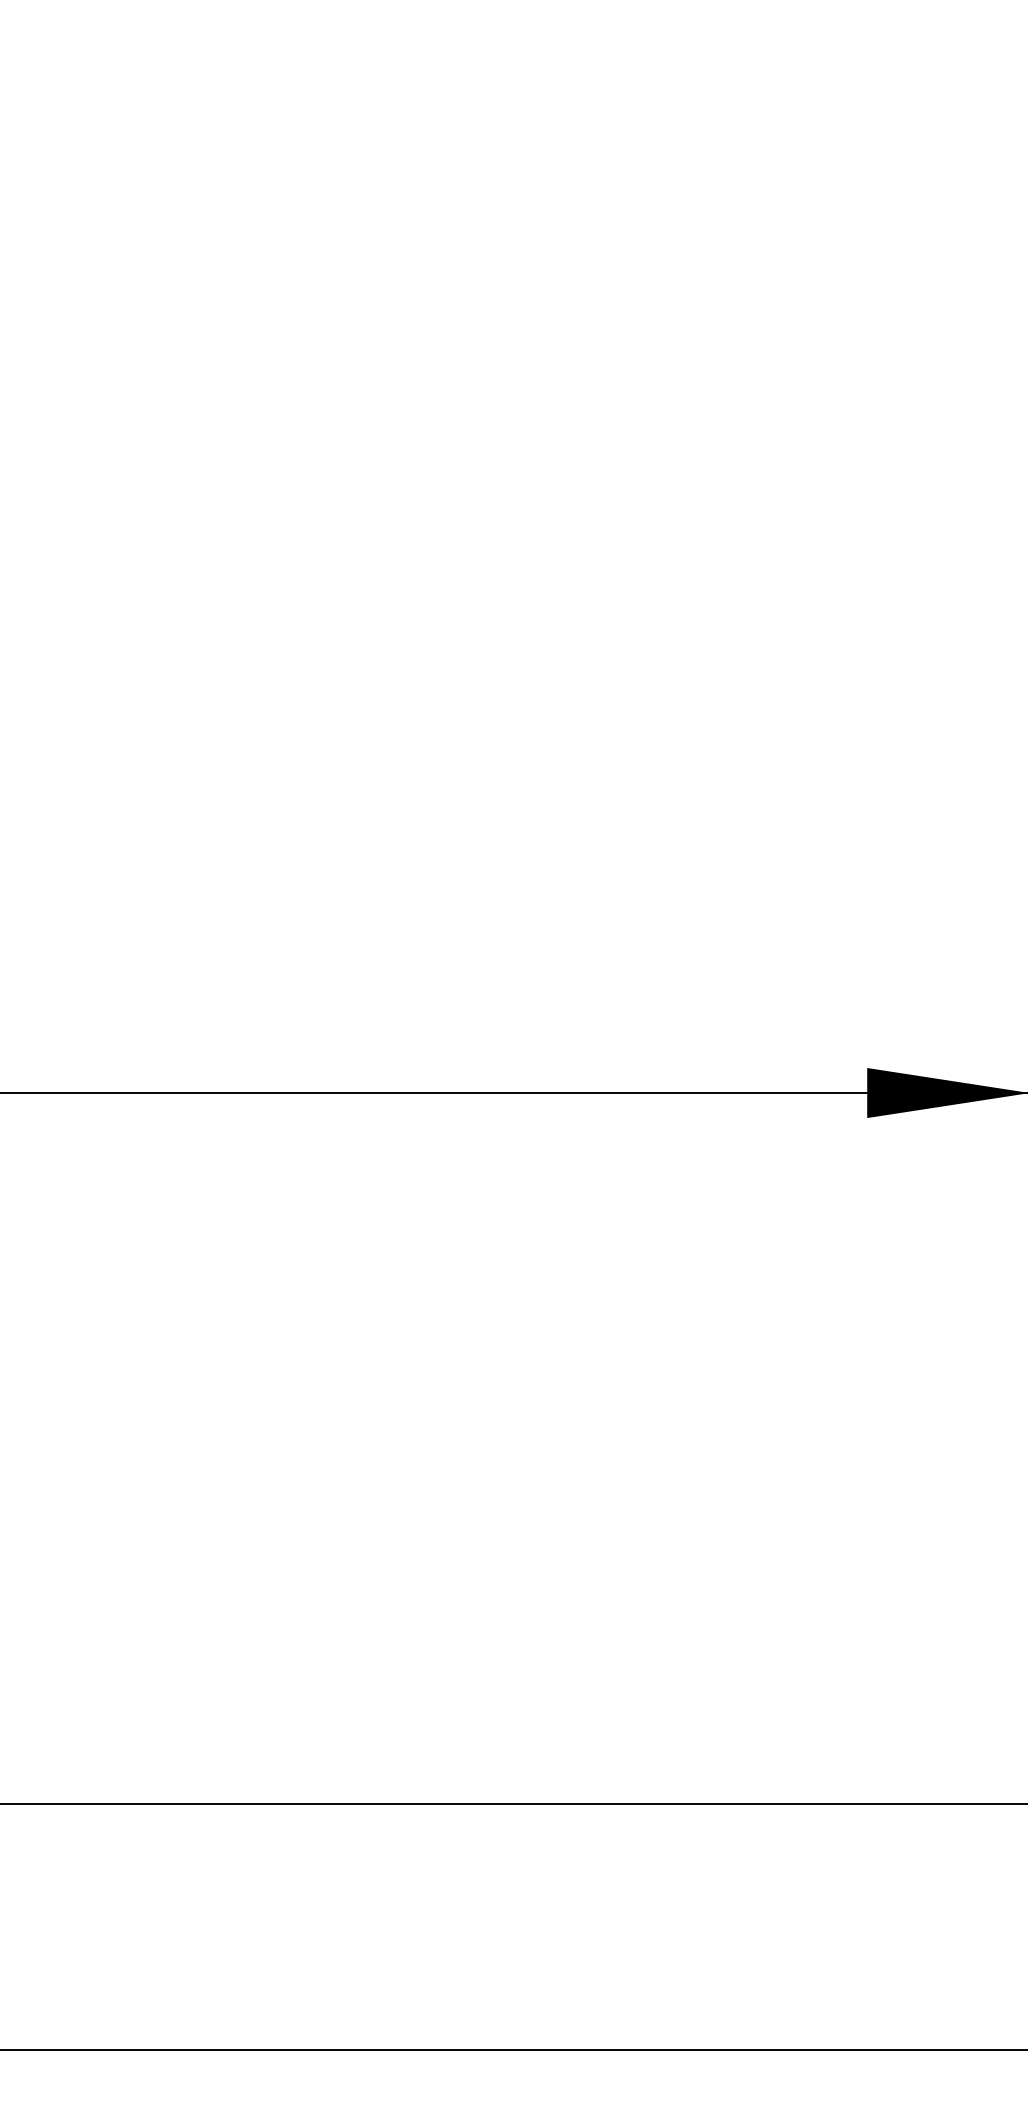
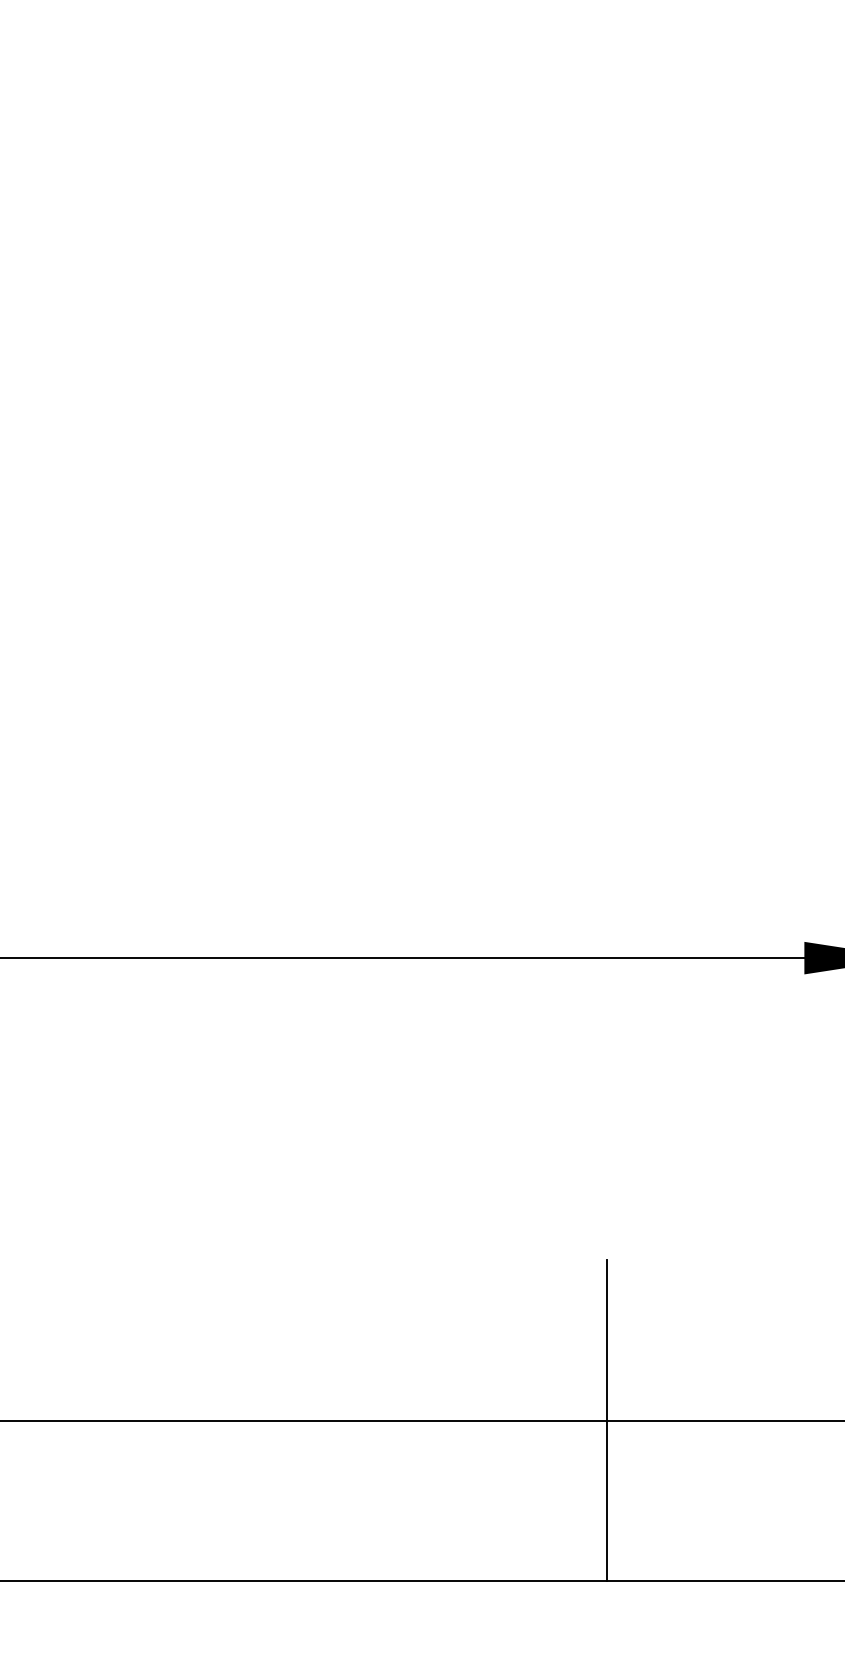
line: (564, 1803) -> (607, 1420), added

